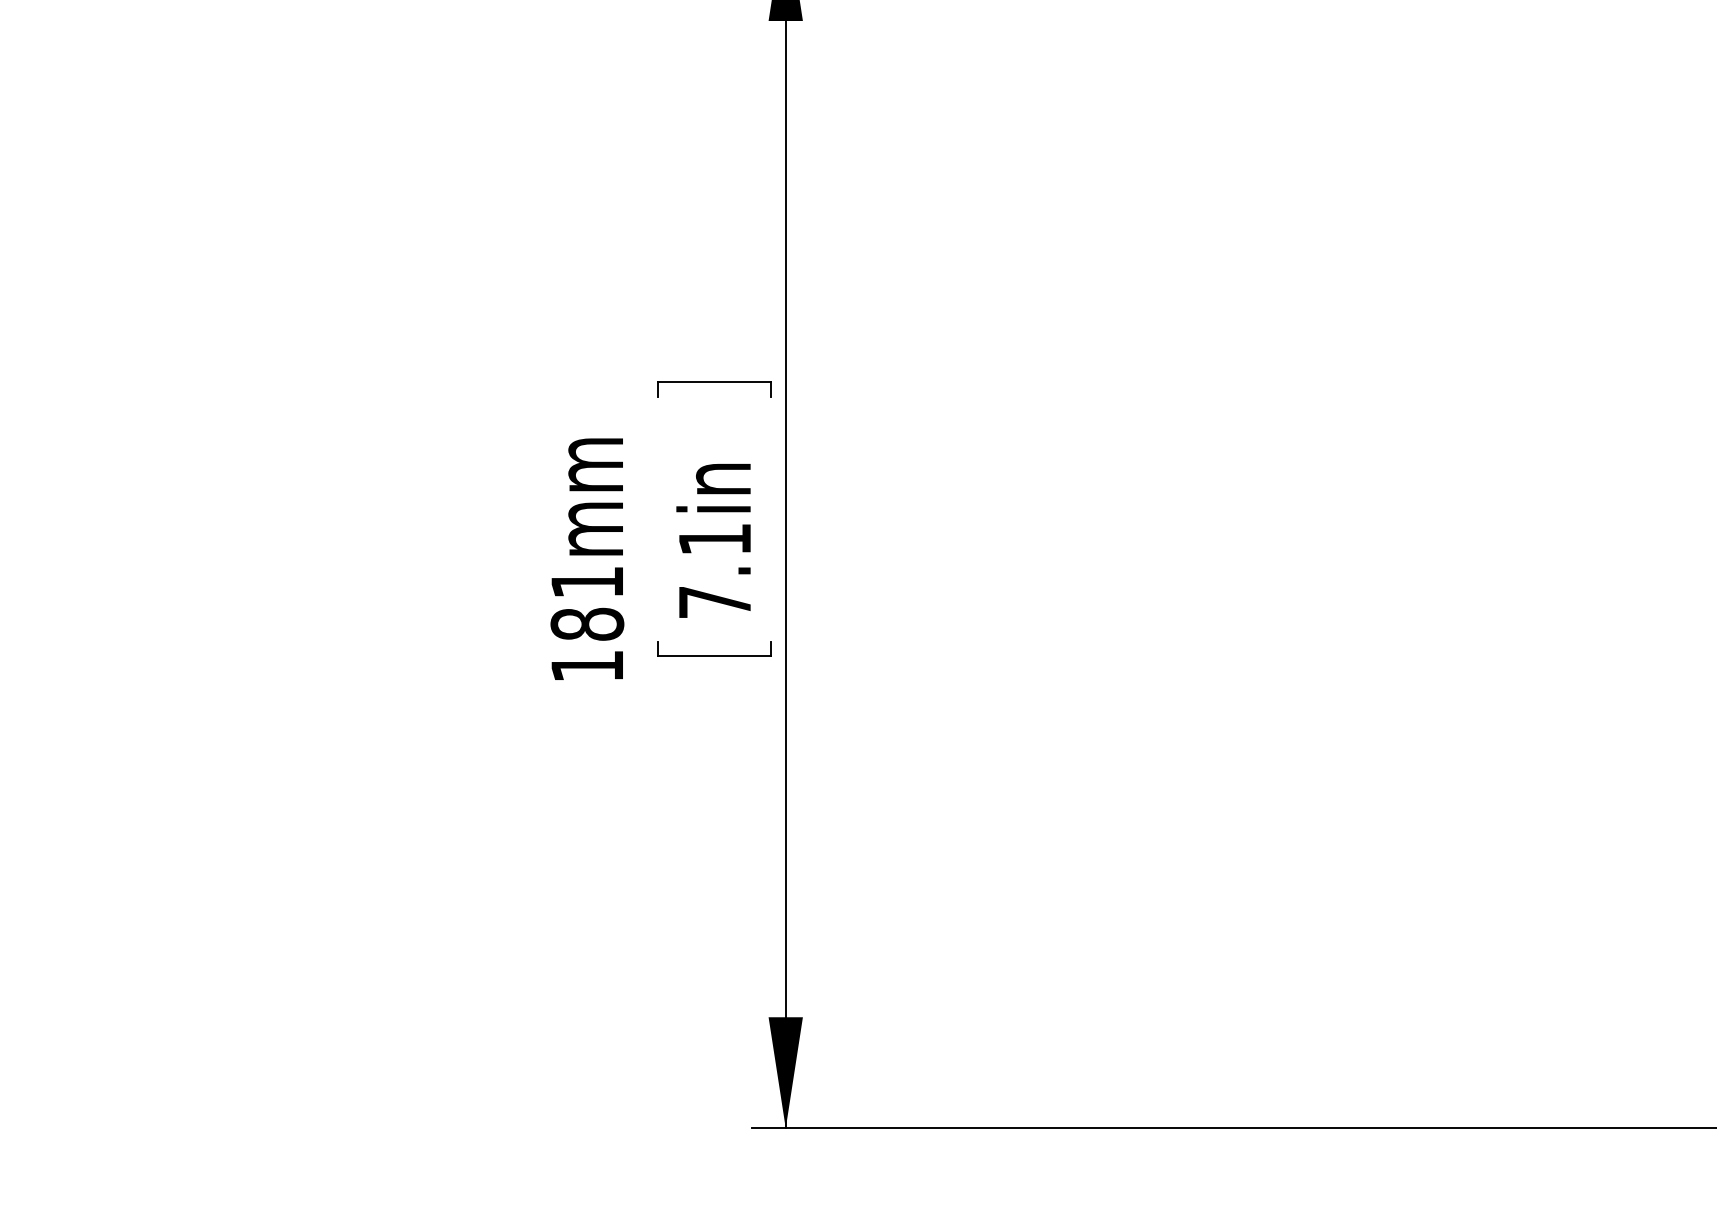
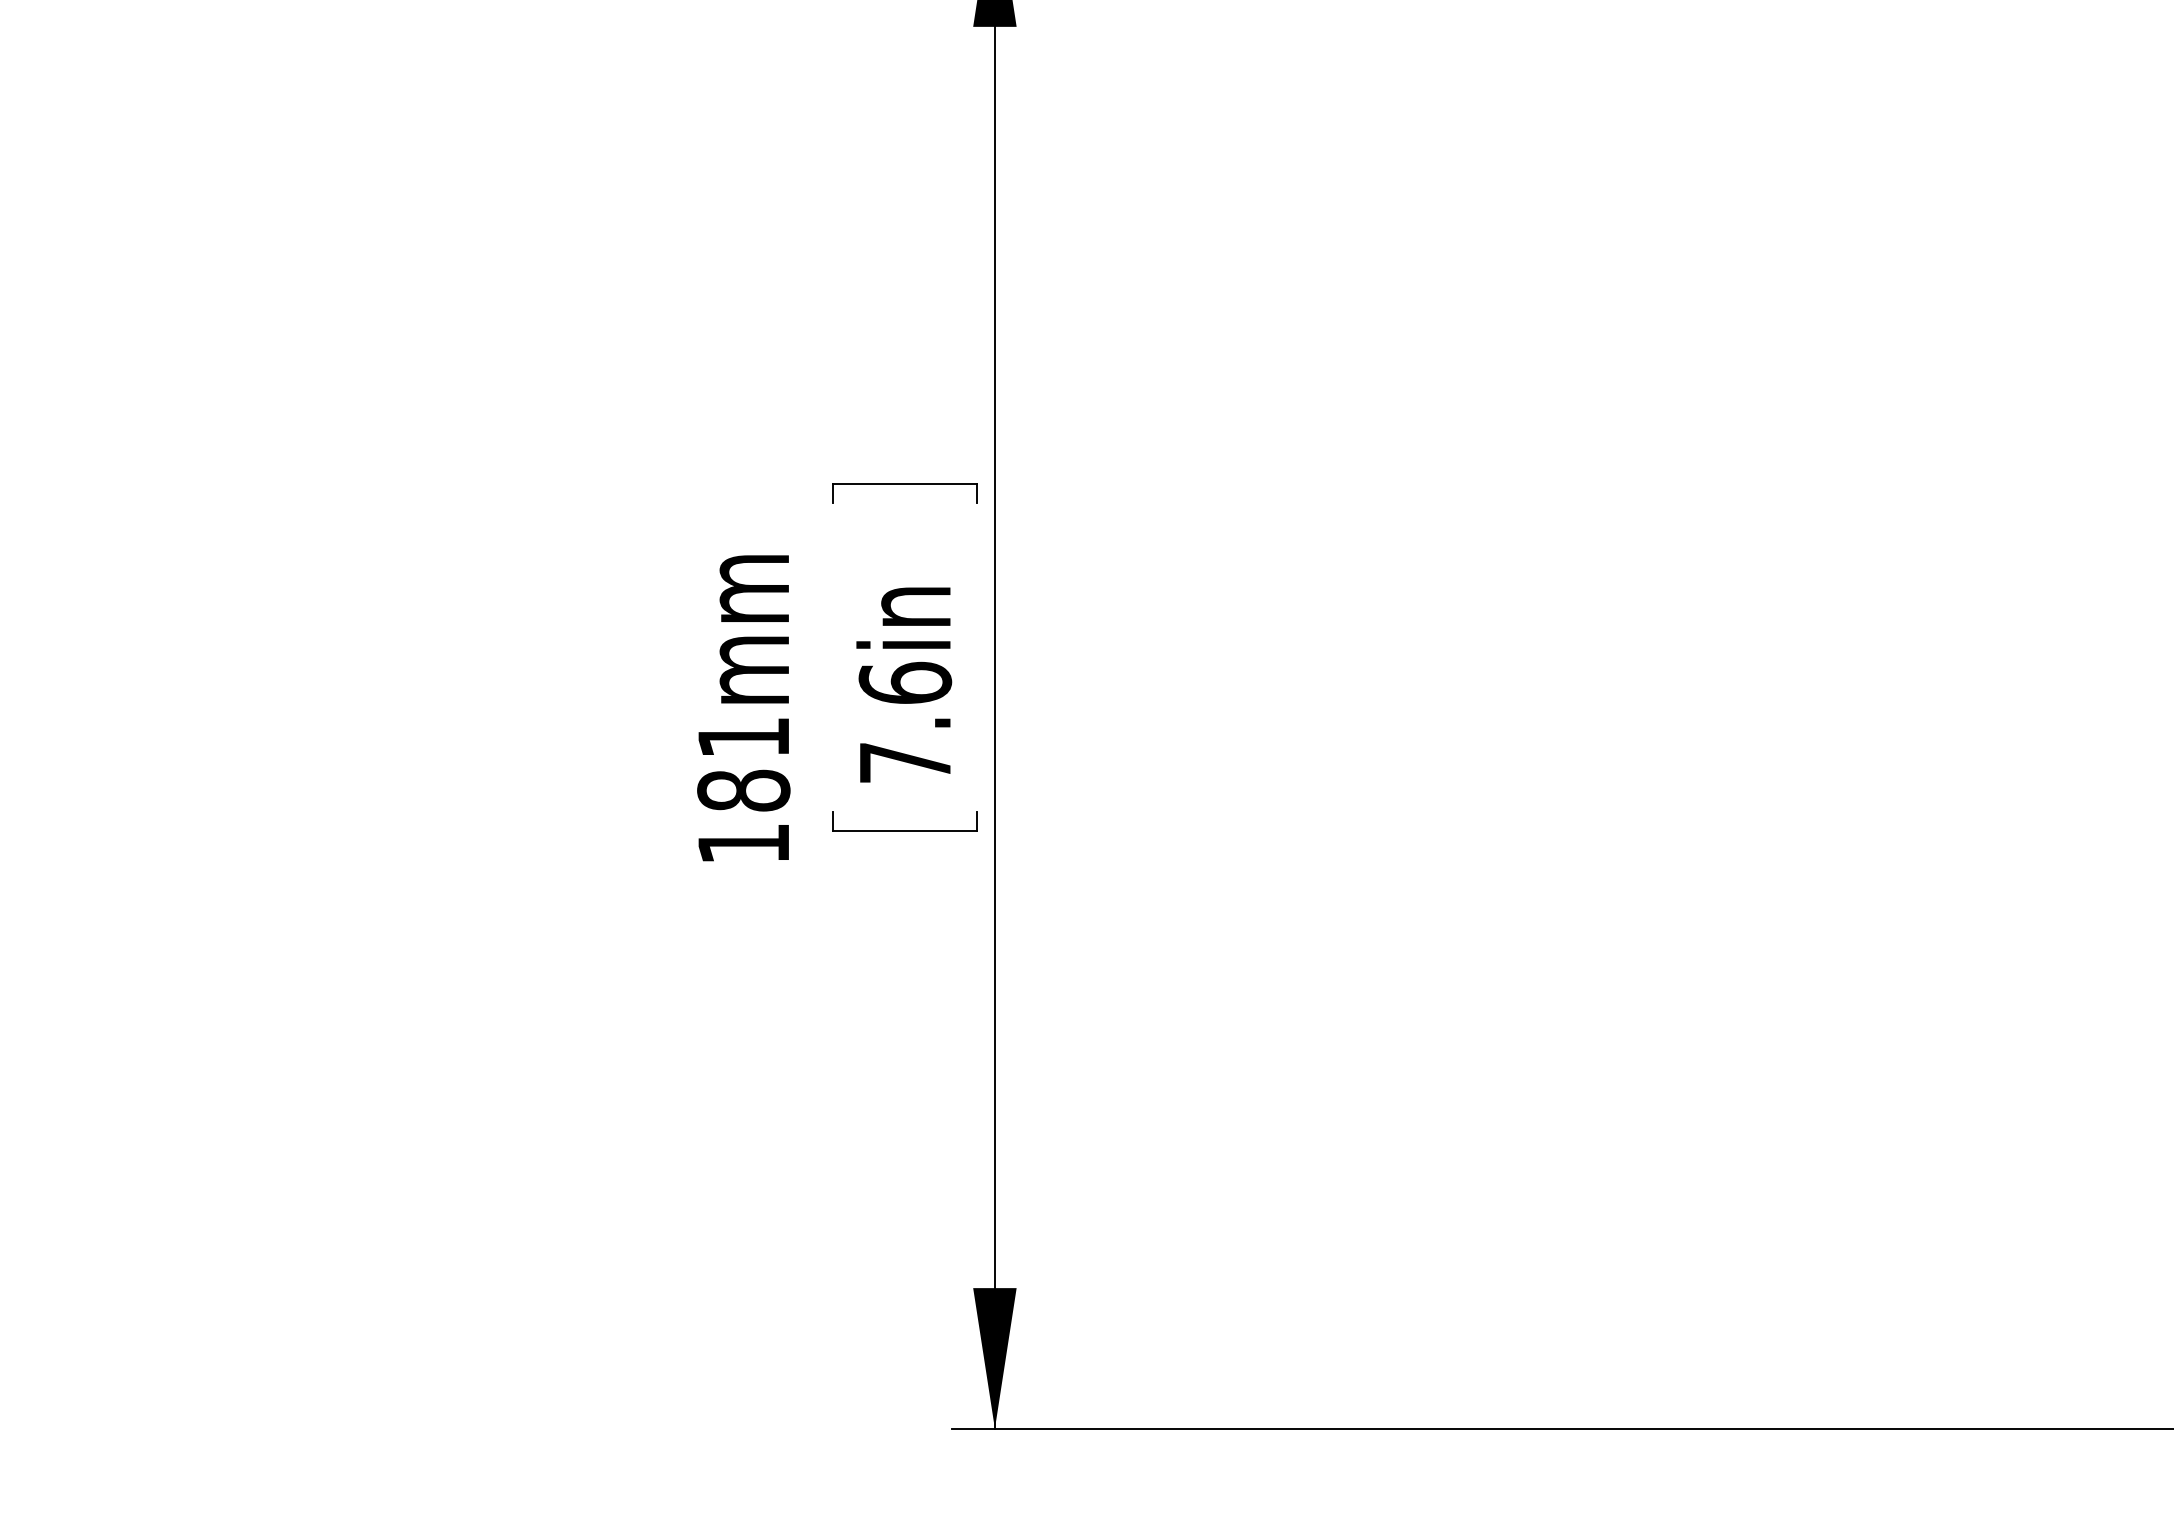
text: (715, 538) -> (905, 682), 7.1in -> 7.6in

